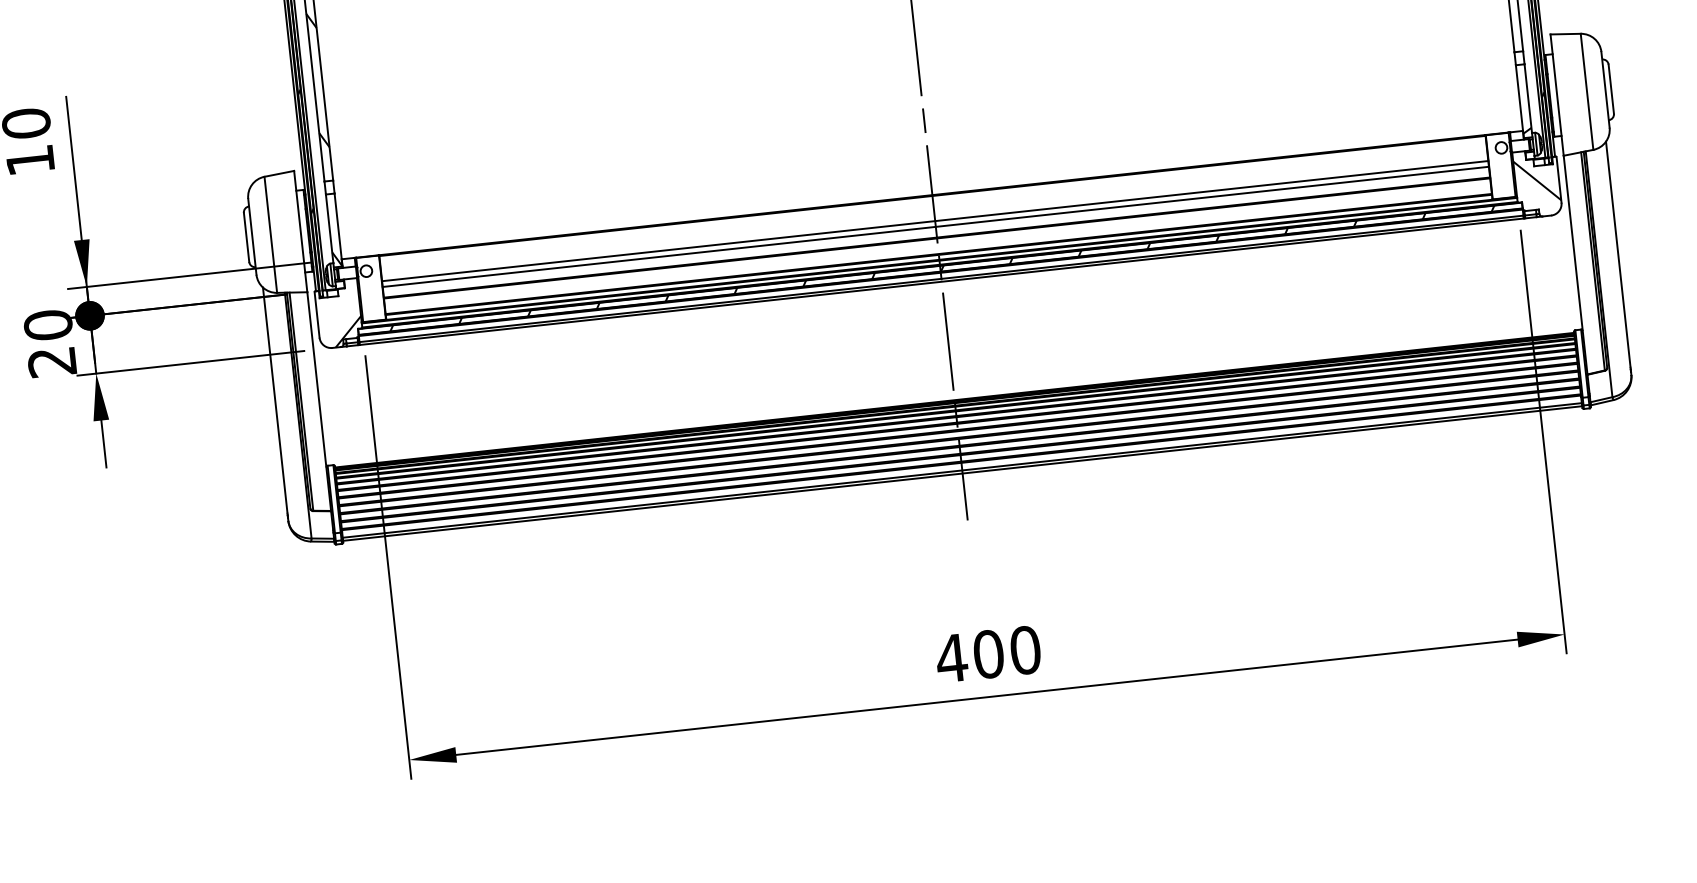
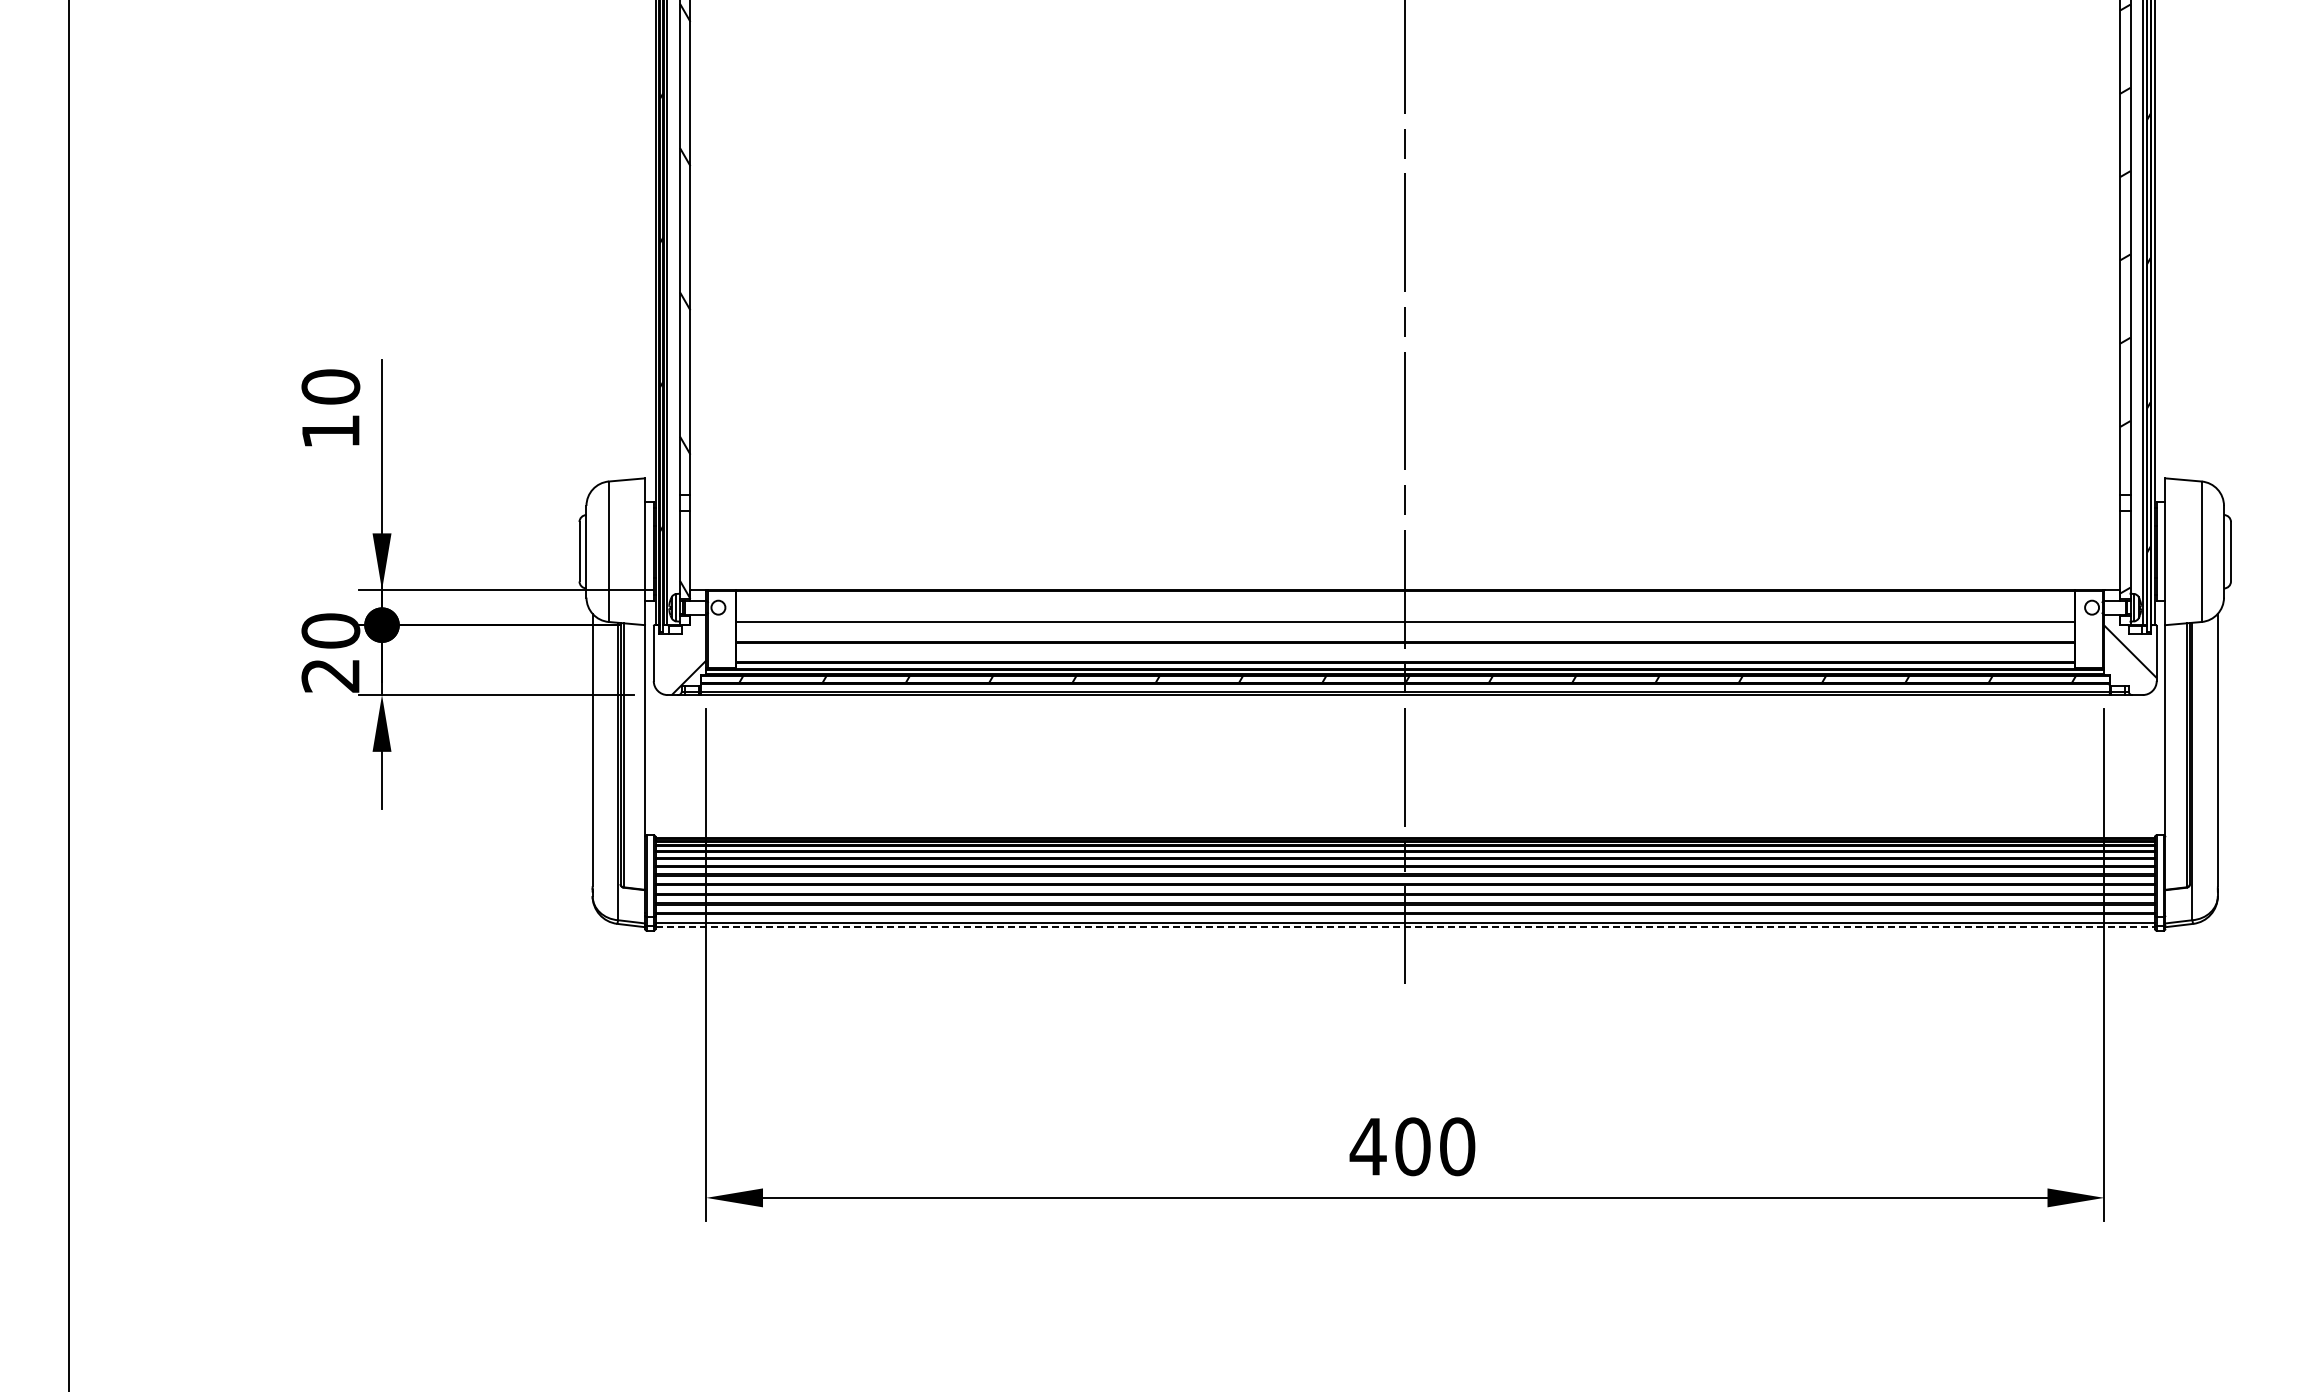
line: (935, 226) -> (1404, 628), removed
line: (962, 473) -> (1405, 927), solid -> dashed

